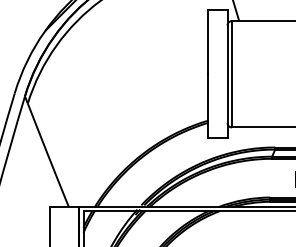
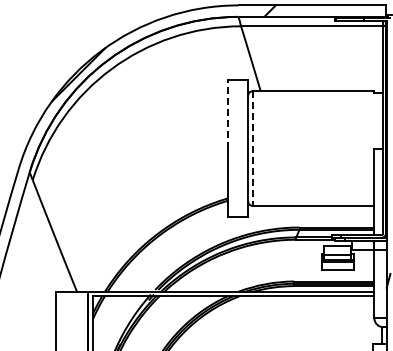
line: (208, 41) -> (227, 113), solid -> dashed
line: (231, 75) -> (252, 149), solid -> dashed

